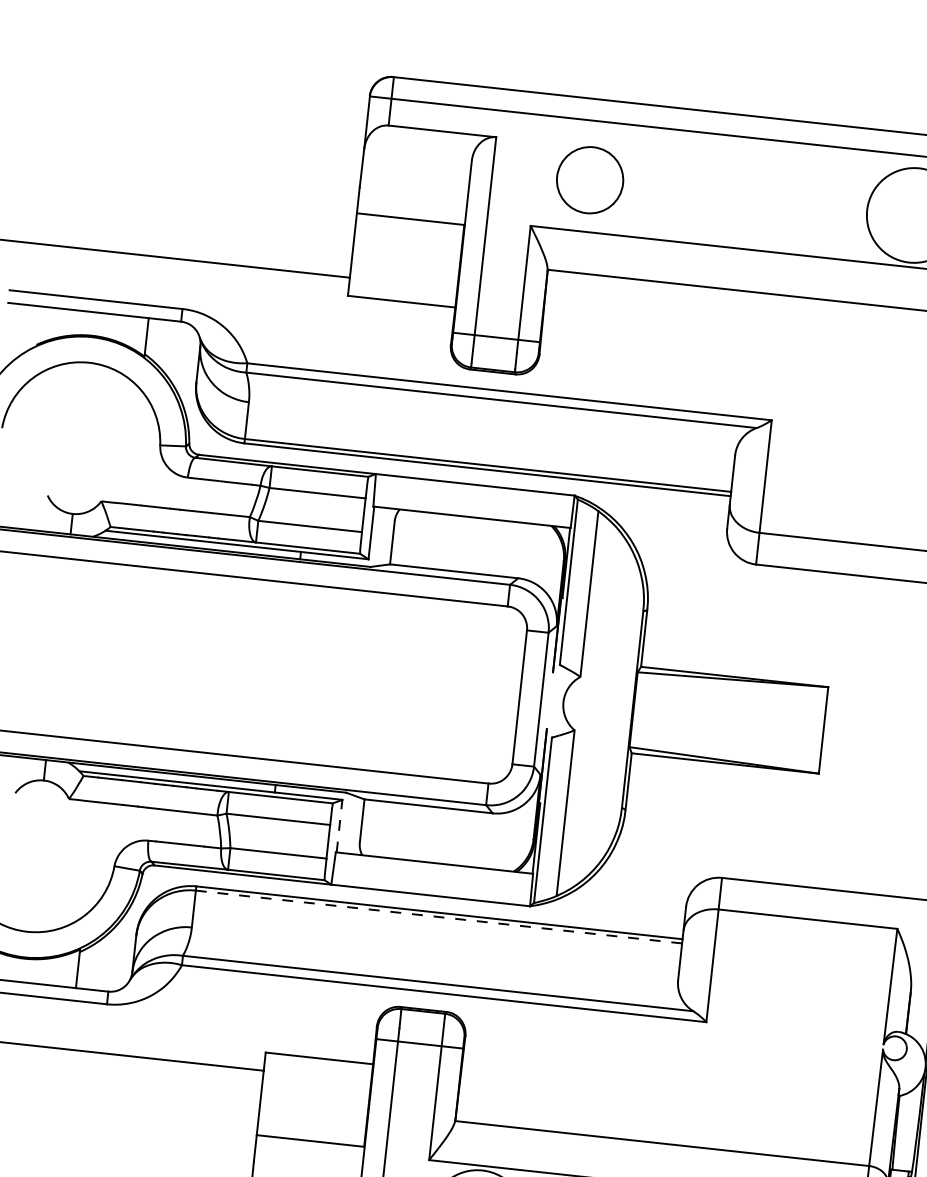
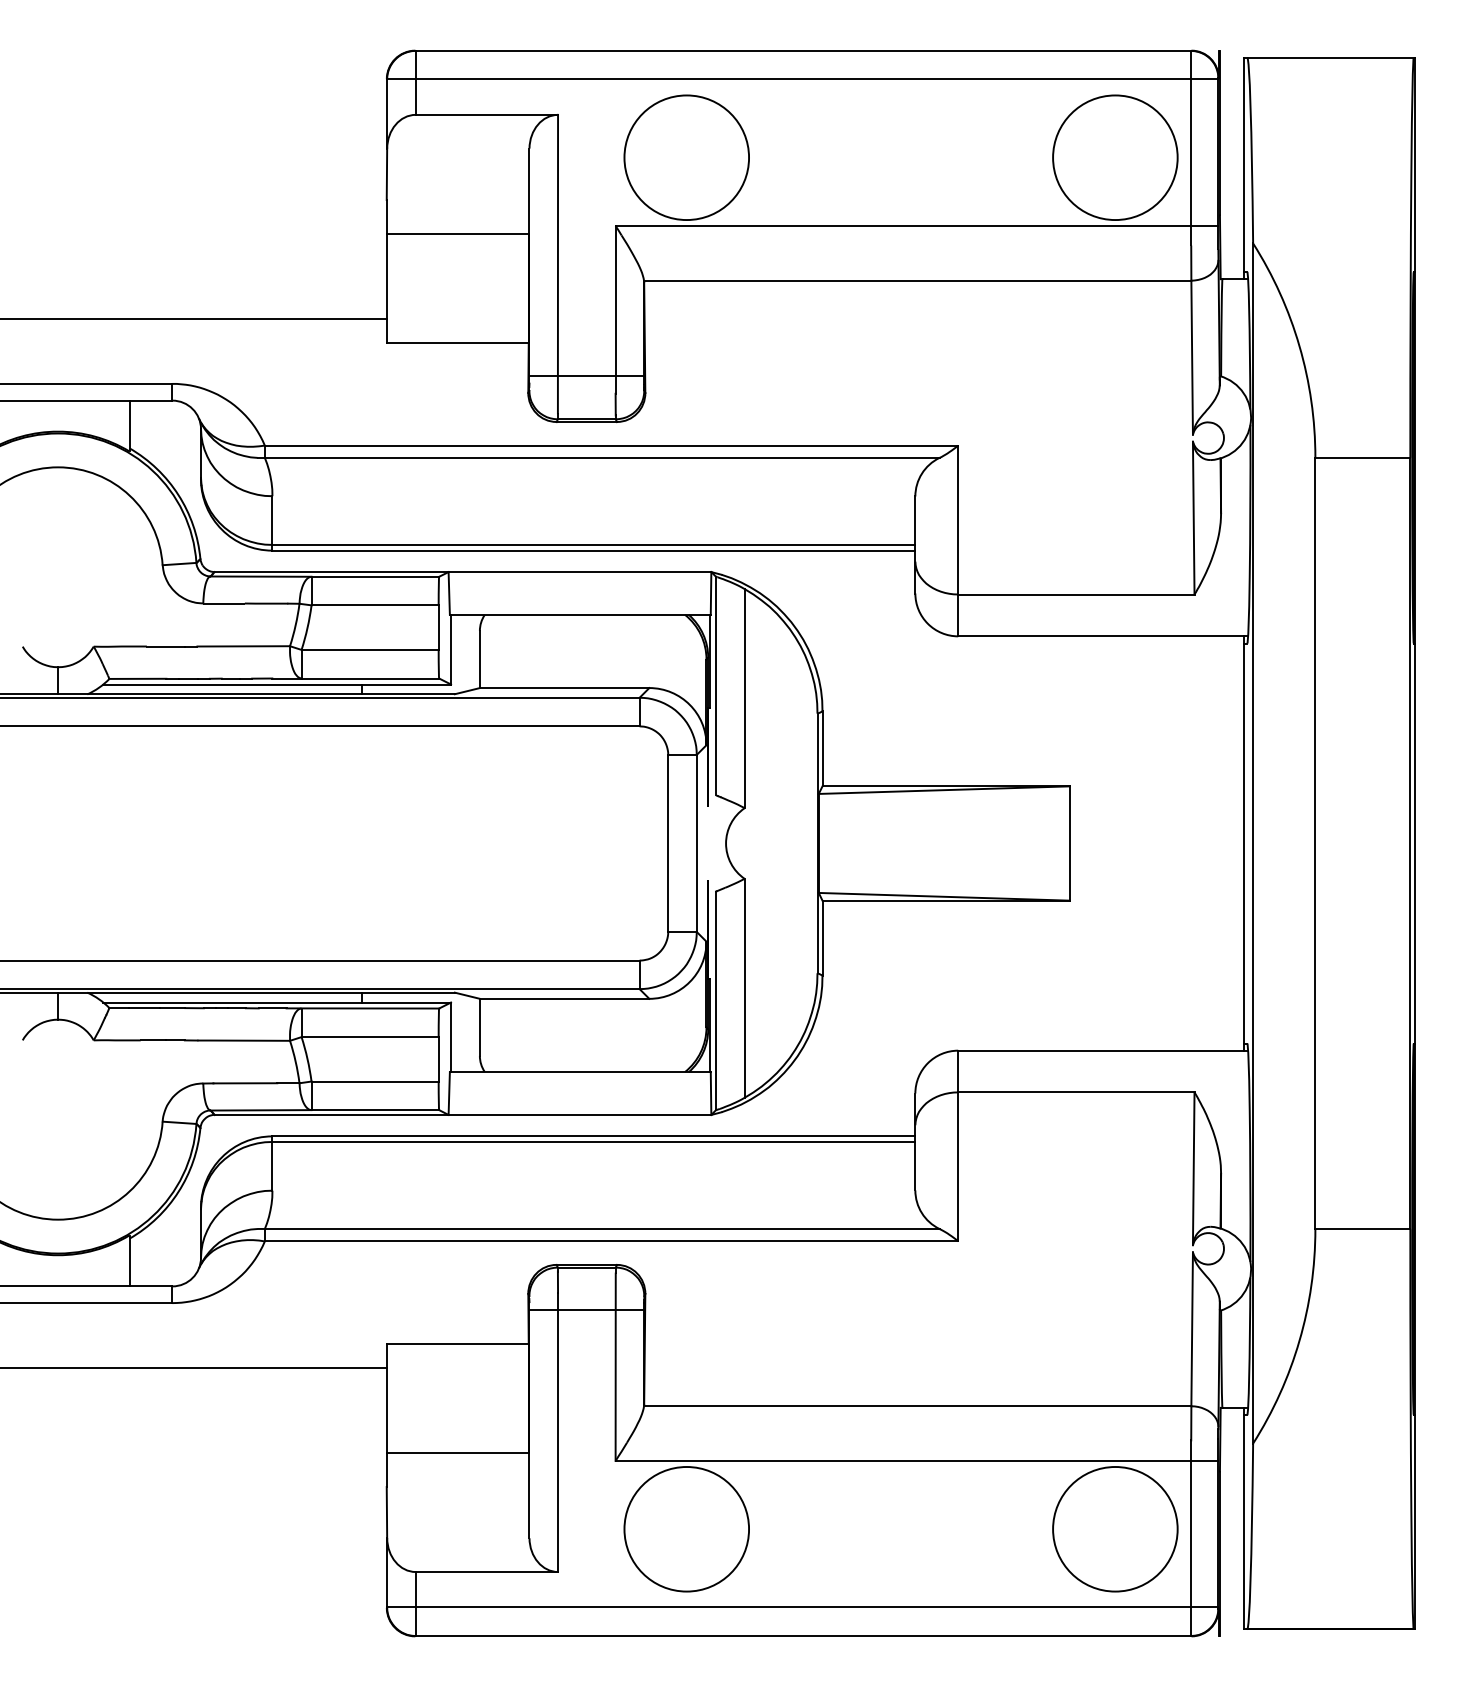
circle: (589, 180) -> (686, 157), size x1.43
line: (339, 826) -> (451, 1037), dashed -> solid
line: (439, 916) -> (594, 1141), dashed -> solid

